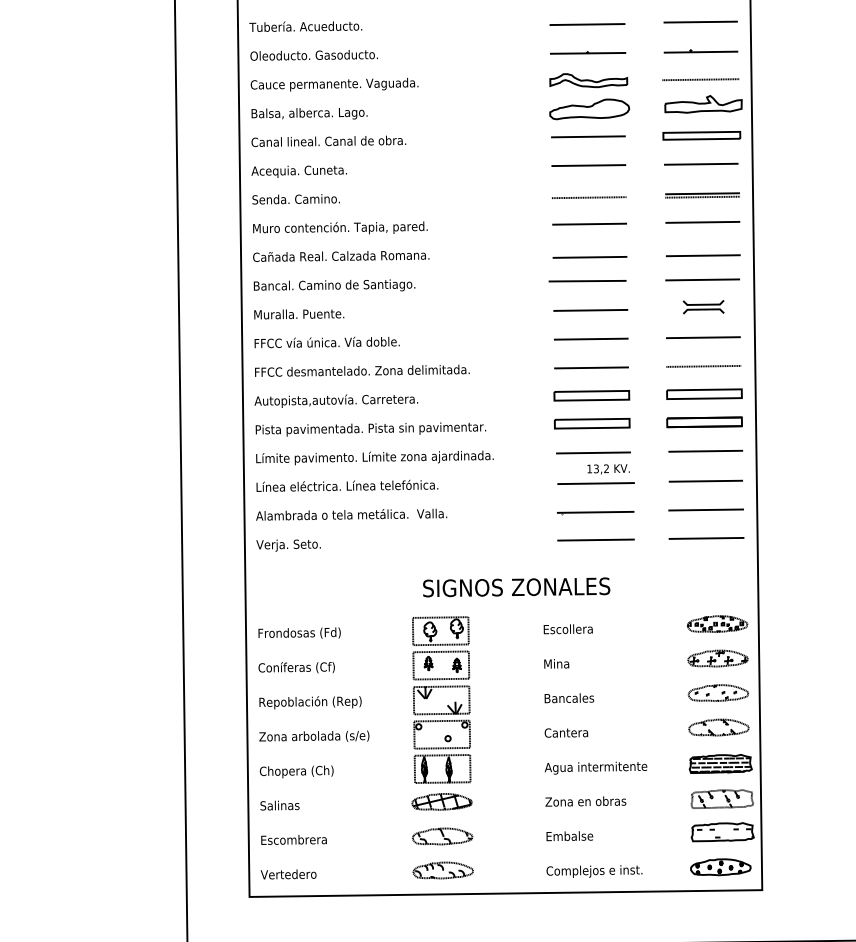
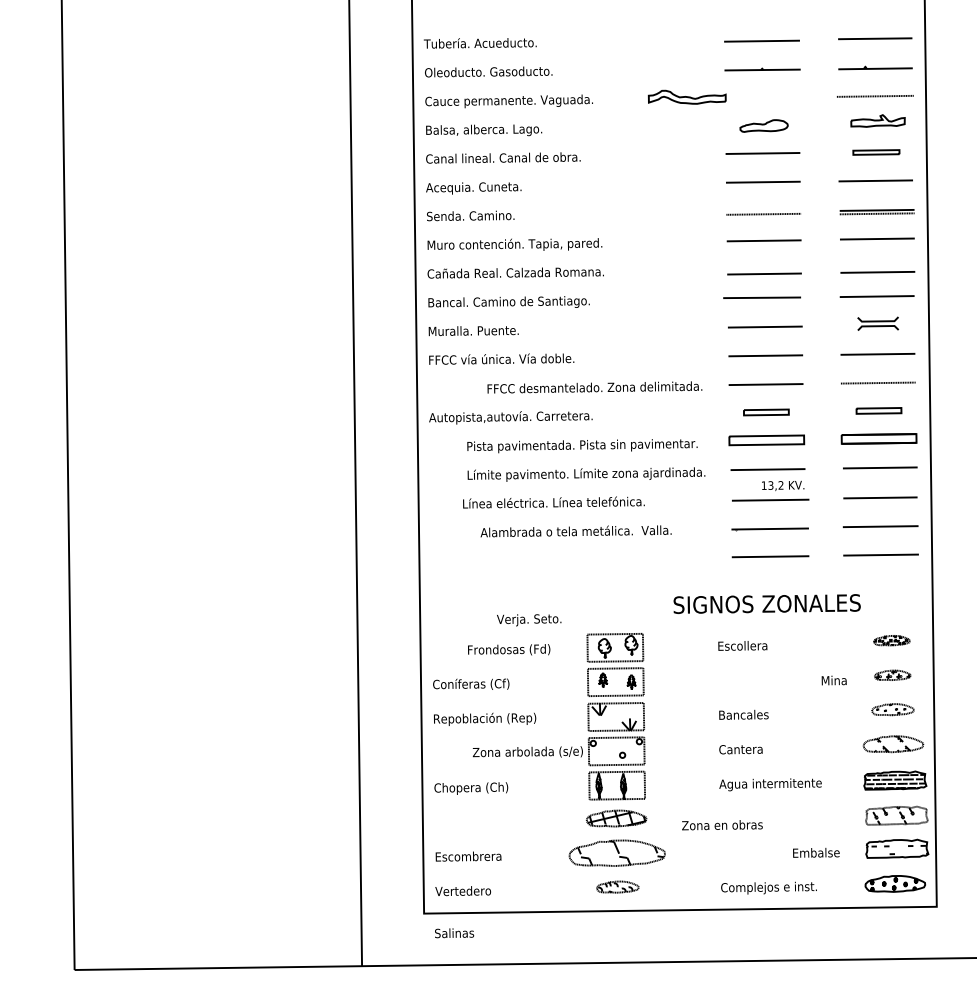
part: (587, 79) -> (686, 96), moved
part: (702, 103) -> (877, 120), size x0.7
part: (588, 108) -> (763, 125), size x0.6
part: (701, 135) -> (876, 152), size x0.6
text: (361, 370) -> (594, 387), moved
part: (703, 393) -> (878, 410), size x0.6
part: (591, 395) -> (766, 412), size x0.6
text: (370, 429) -> (582, 446), moved
text: (374, 457) -> (586, 474), moved
text: (346, 485) -> (553, 502), moved
text: (350, 514) -> (575, 531), moved
text: (288, 545) -> (529, 620), moved
text: (515, 586) -> (766, 603), moved
part: (716, 623) -> (891, 640), size x0.6
text: (299, 632) -> (509, 649), moved
part: (717, 658) -> (892, 675), size x0.6
text: (555, 663) -> (833, 680), moved
part: (717, 692) -> (892, 709), size x0.7
text: (313, 735) -> (527, 751), moved
text: (585, 801) -> (722, 825), moved
text: (279, 805) -> (454, 933), moved
part: (441, 835) -> (616, 852), size x1.6
text: (569, 835) -> (816, 852), moved
part: (442, 869) -> (617, 886), size x0.7

